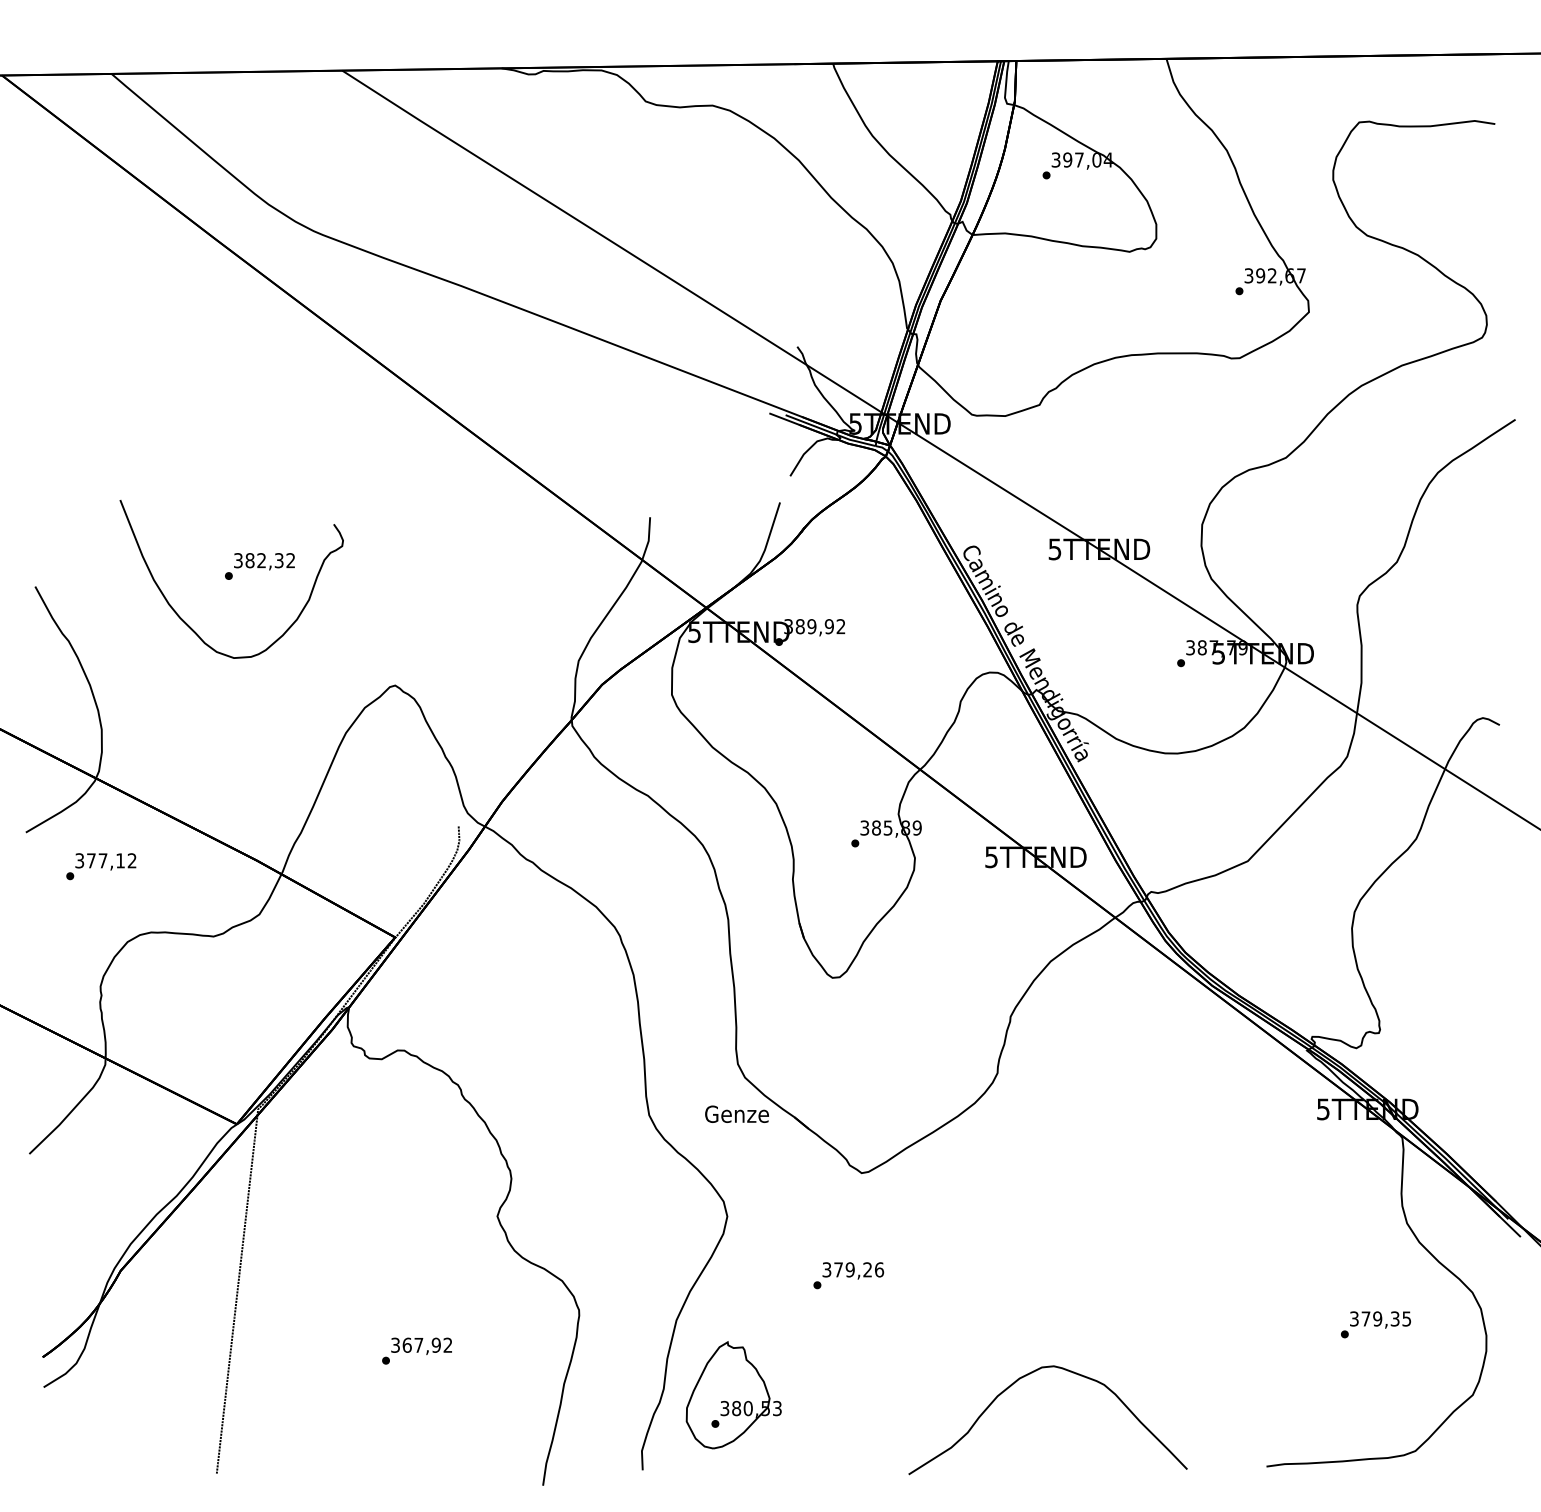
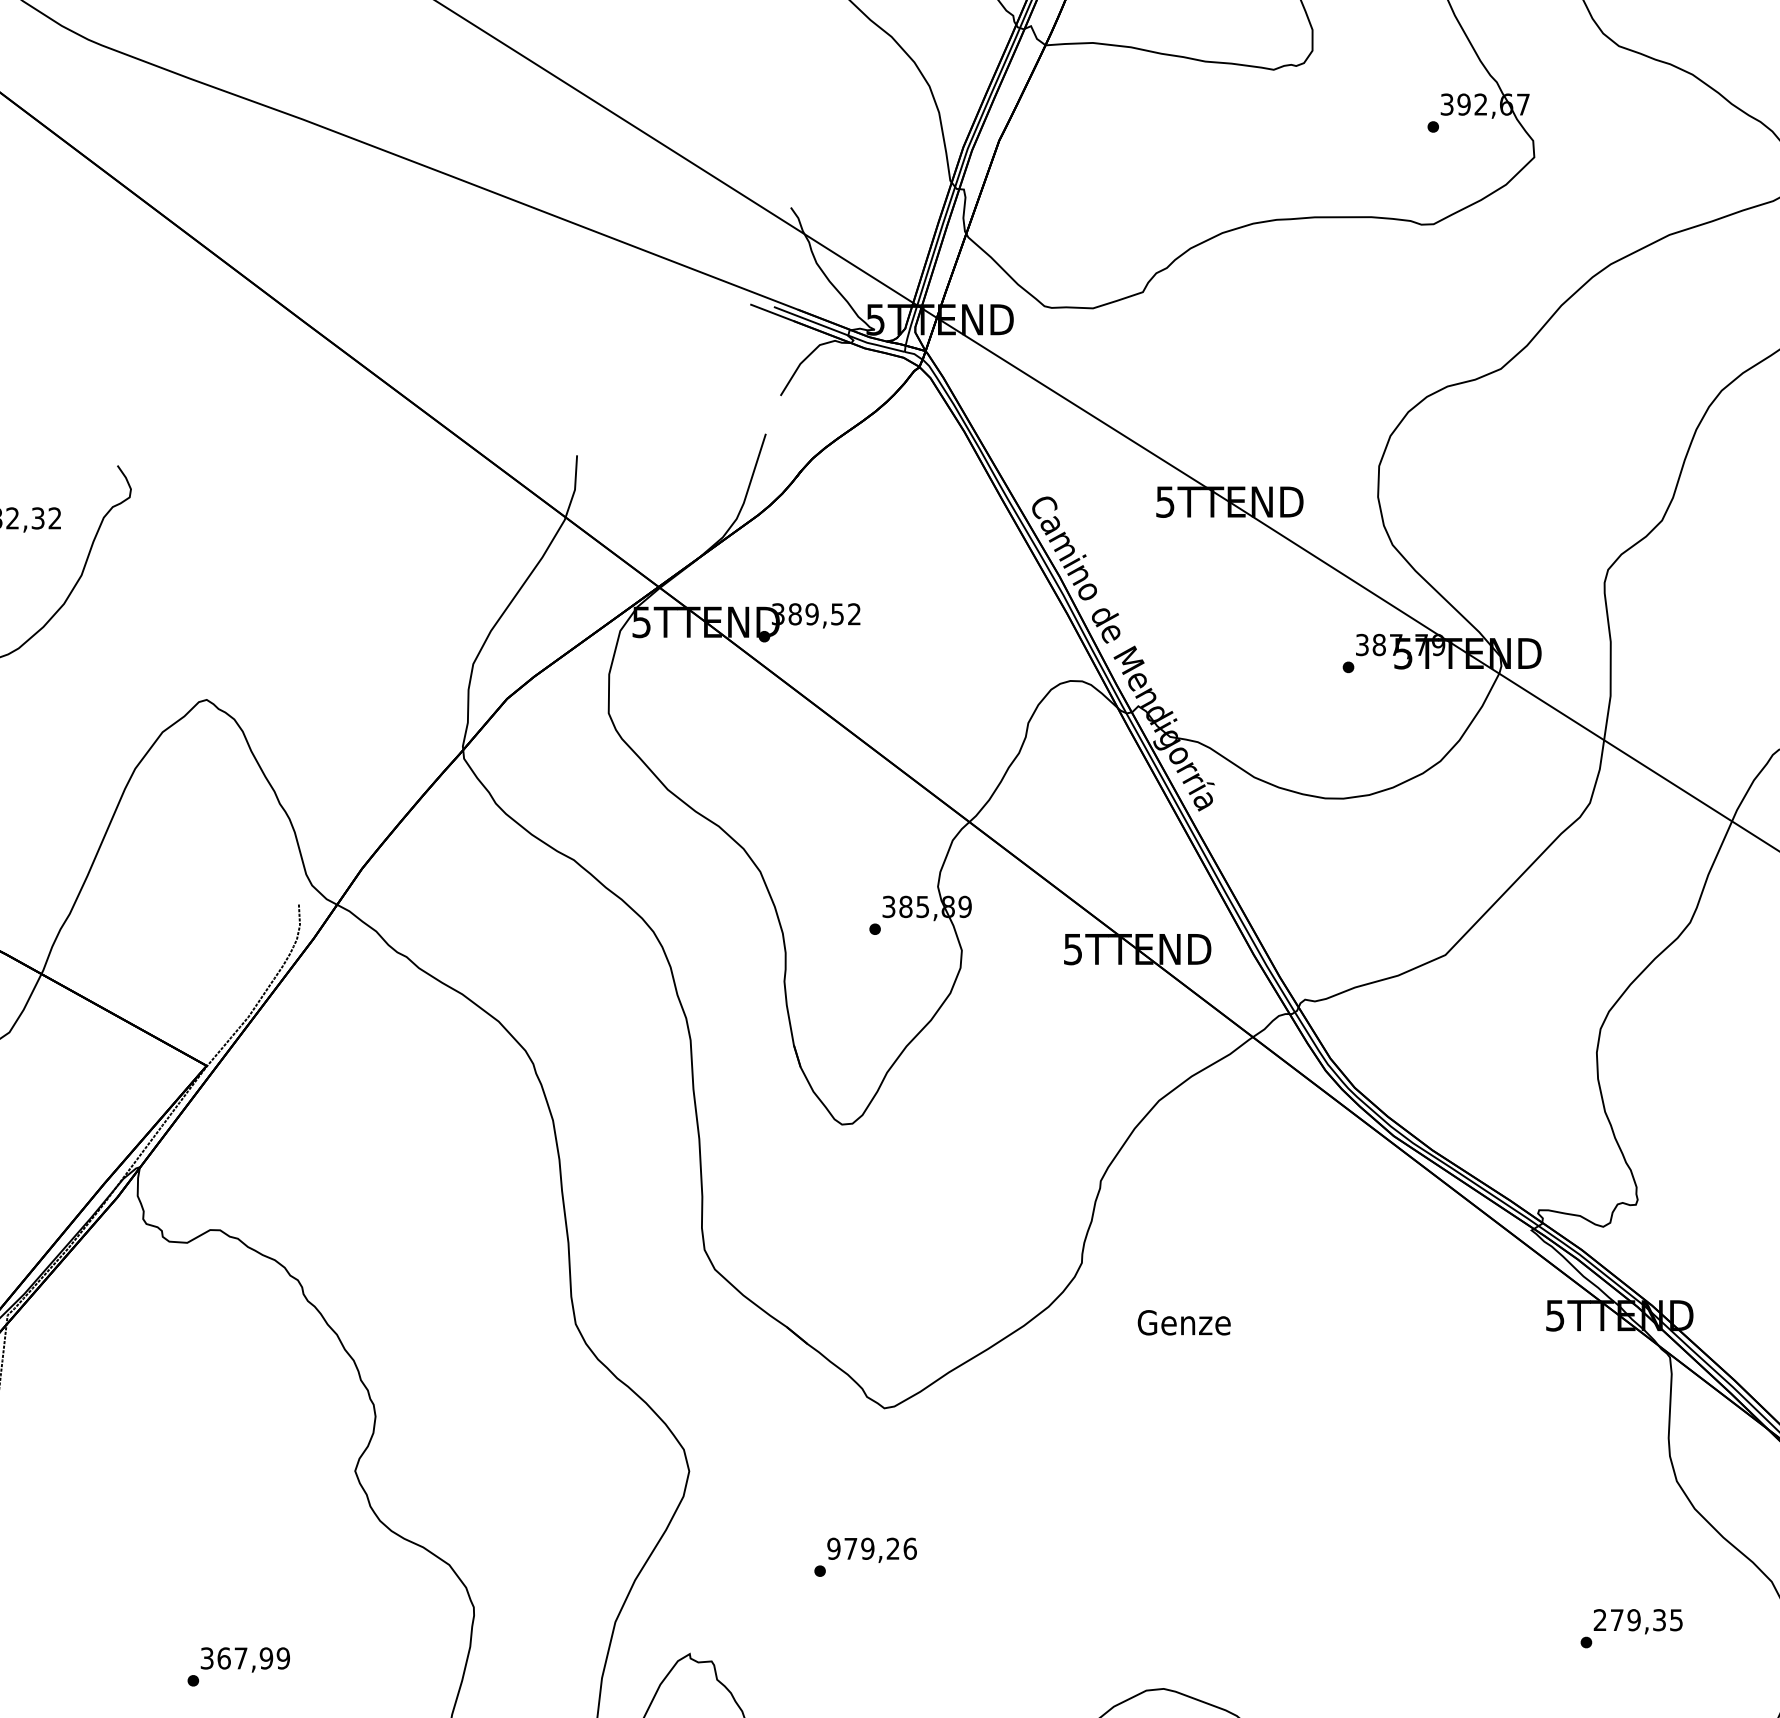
text: (828, 626) -> (836, 614), 389,92 -> 389,52
text: (736, 1113) -> (1183, 1321), moved
text: (826, 1269) -> (833, 1548), 379,26 -> 979,26
text: (1354, 1319) -> (1600, 1620), 379,35 -> 279,35
text: (447, 1344) -> (282, 1657), 367,92 -> 367,99

